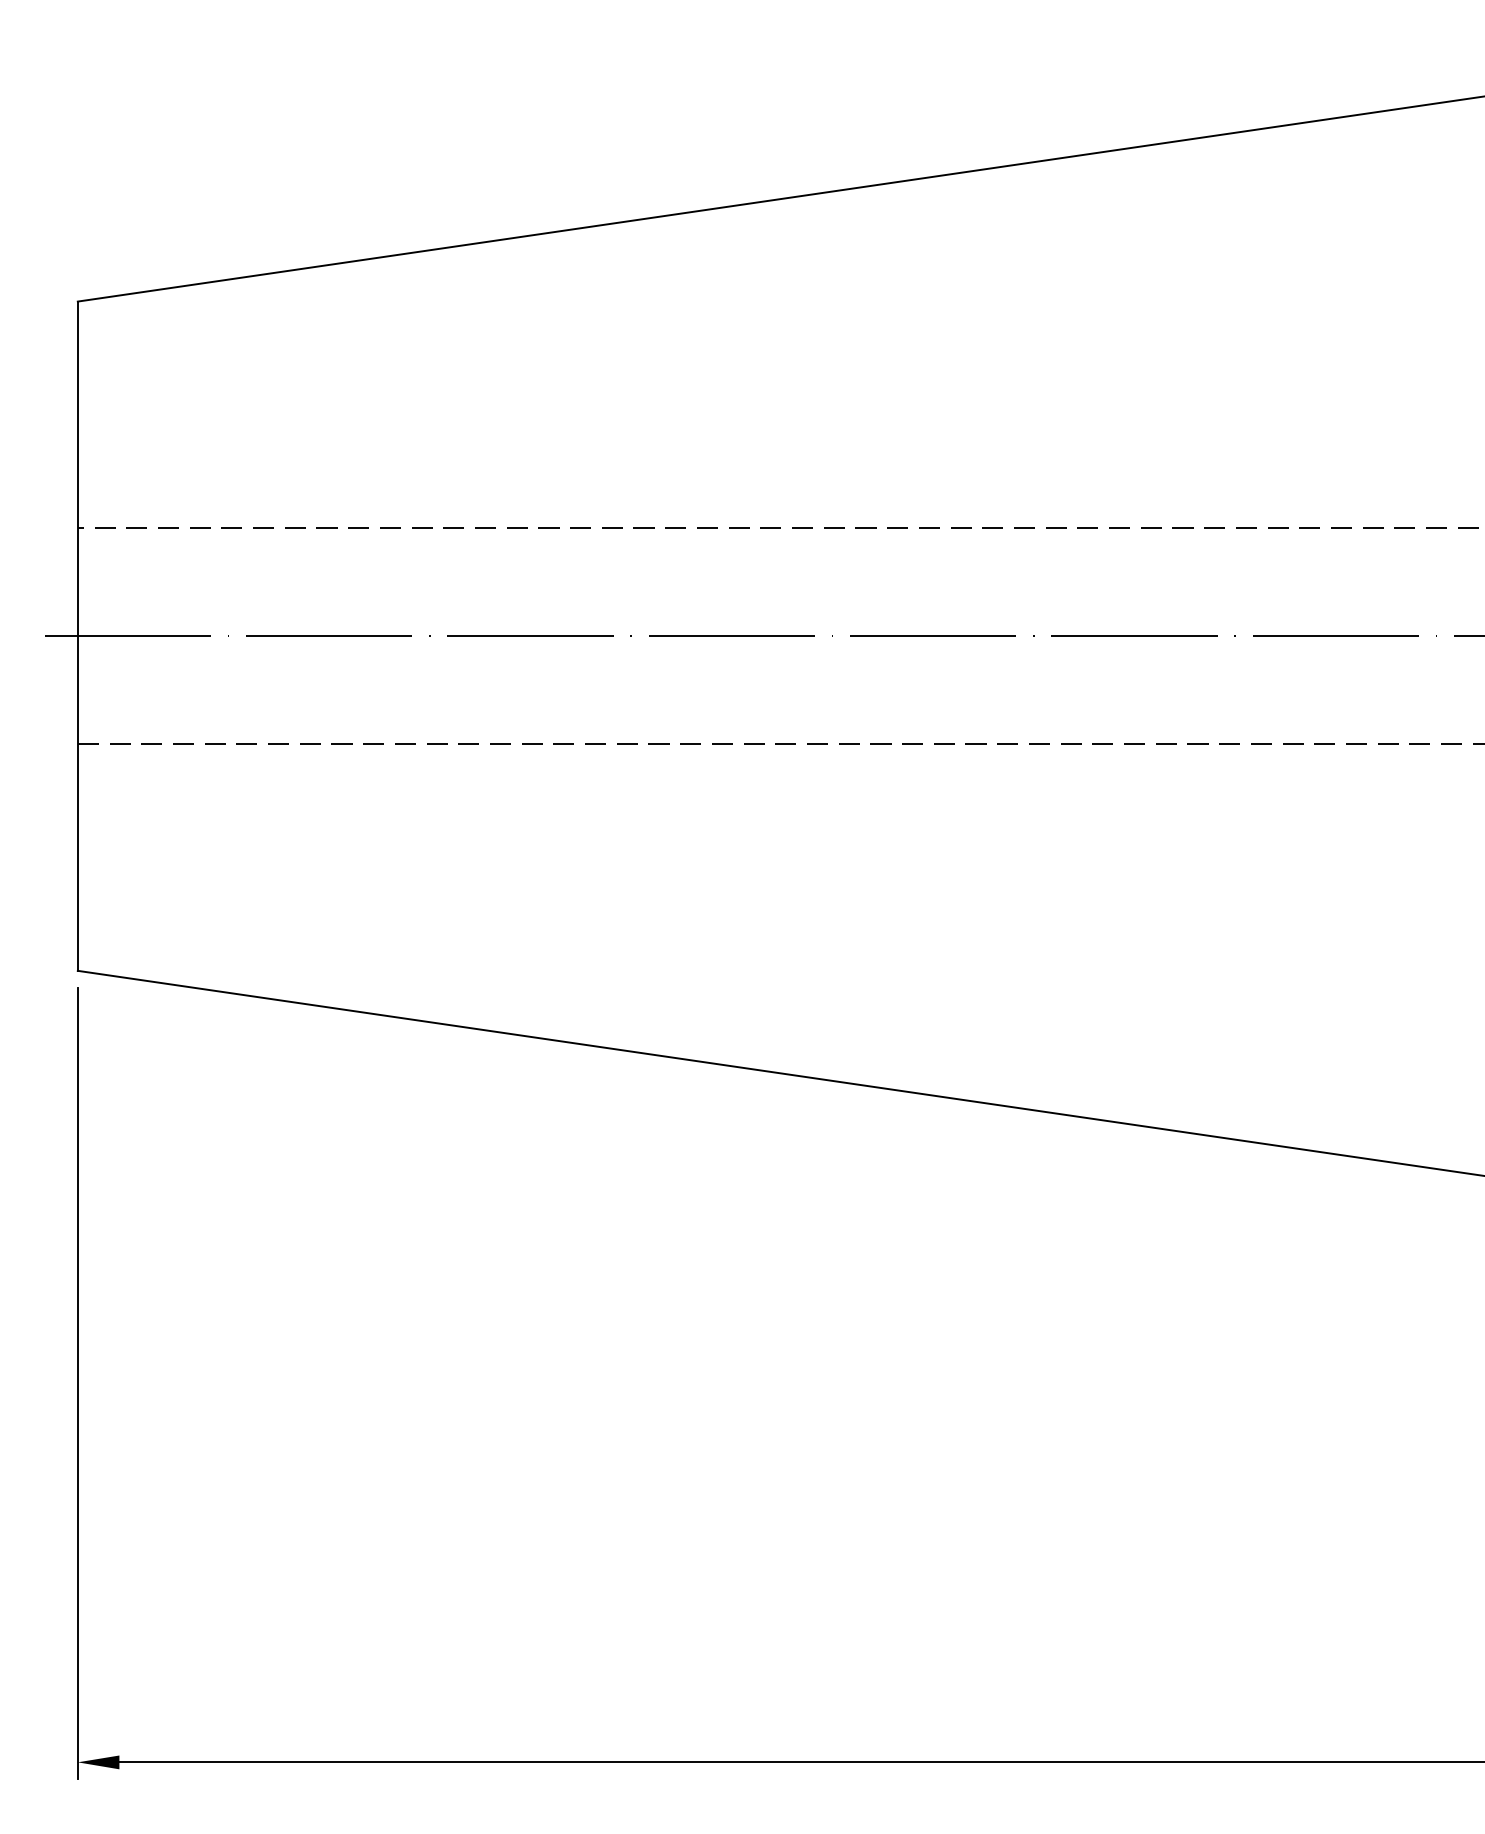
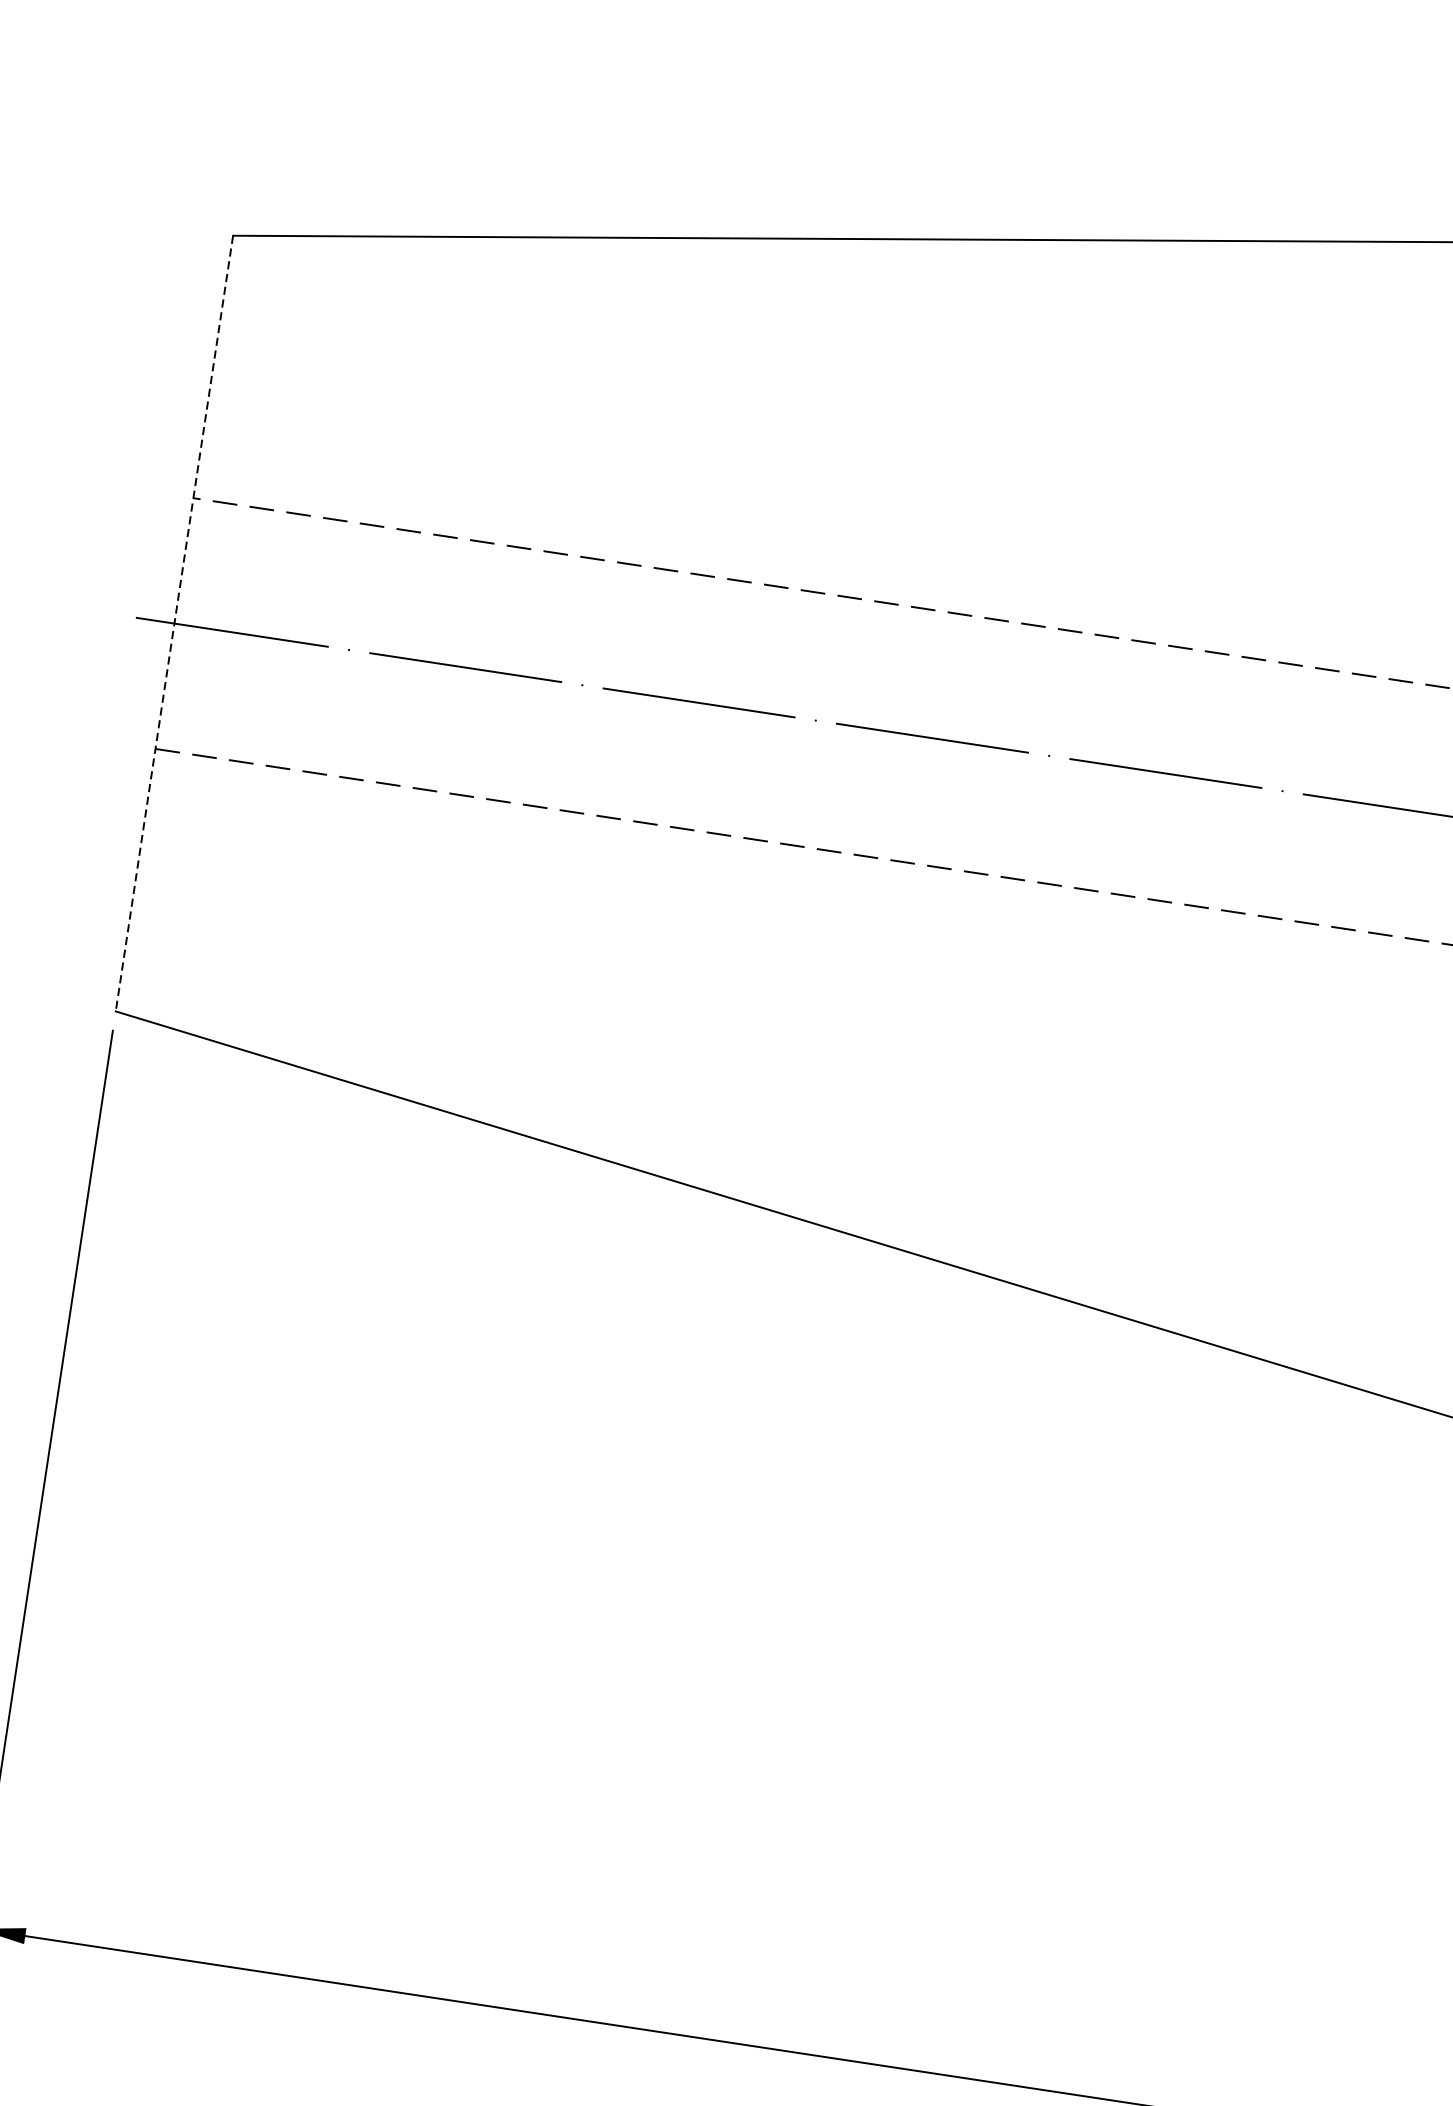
line: (77, 636) -> (174, 623), solid -> dashed

